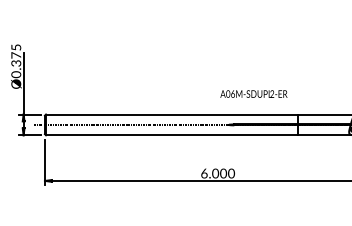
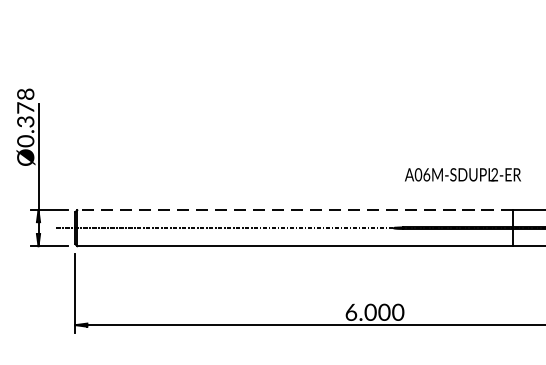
text: (16, 47) -> (26, 94), Ø0.375 -> Ø0.378
text: (253, 93) -> (462, 173), moved
line: (171, 114) -> (294, 210), solid -> dashed

